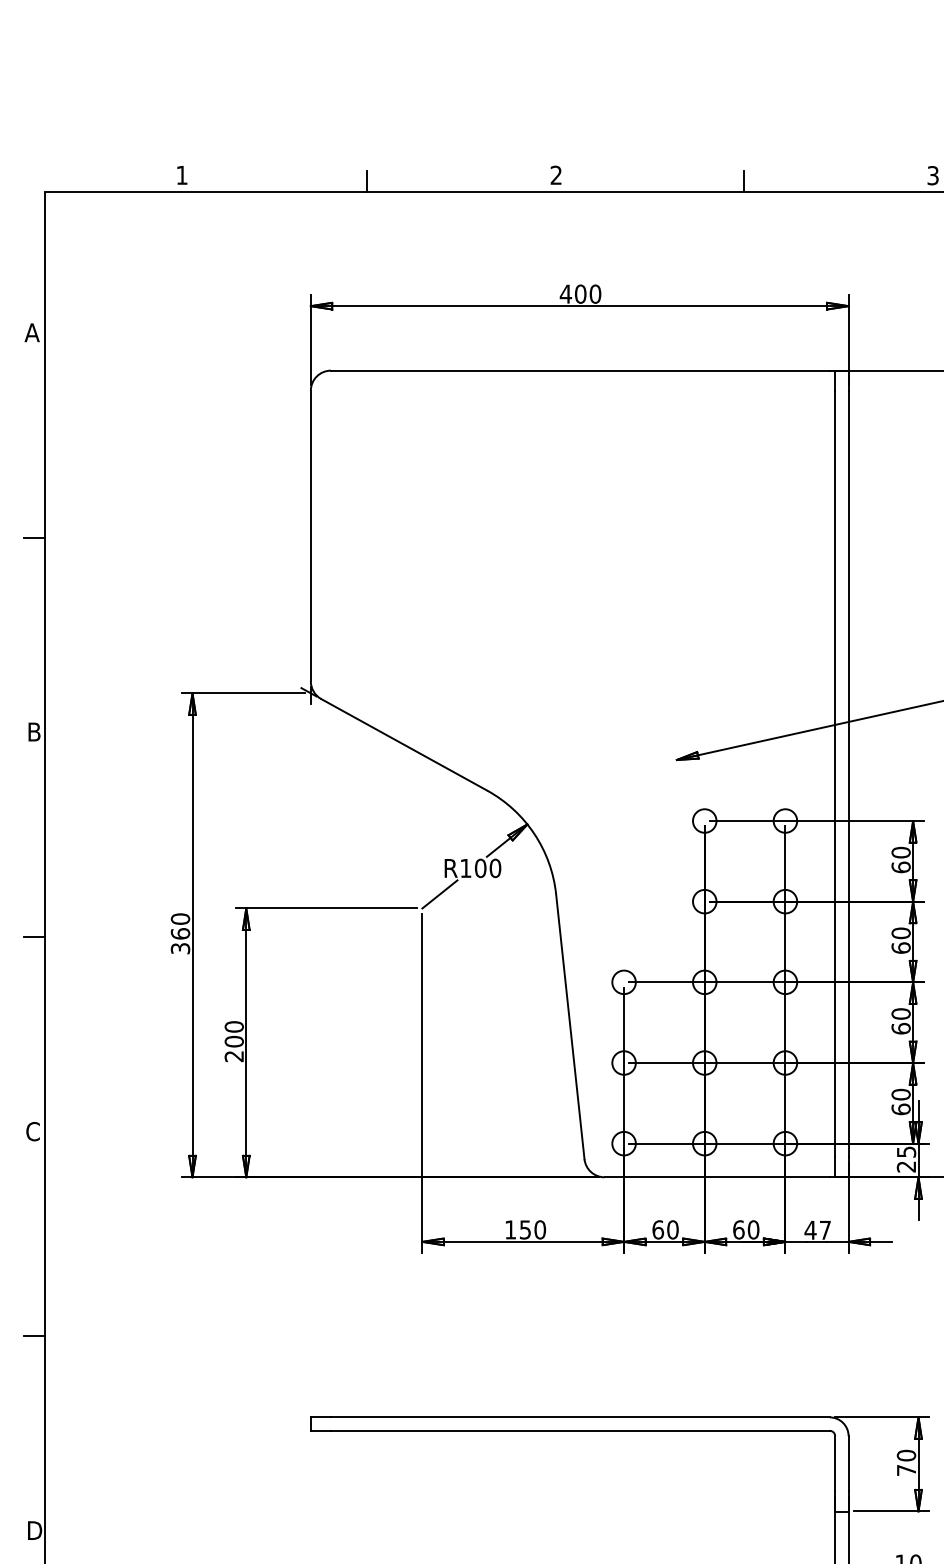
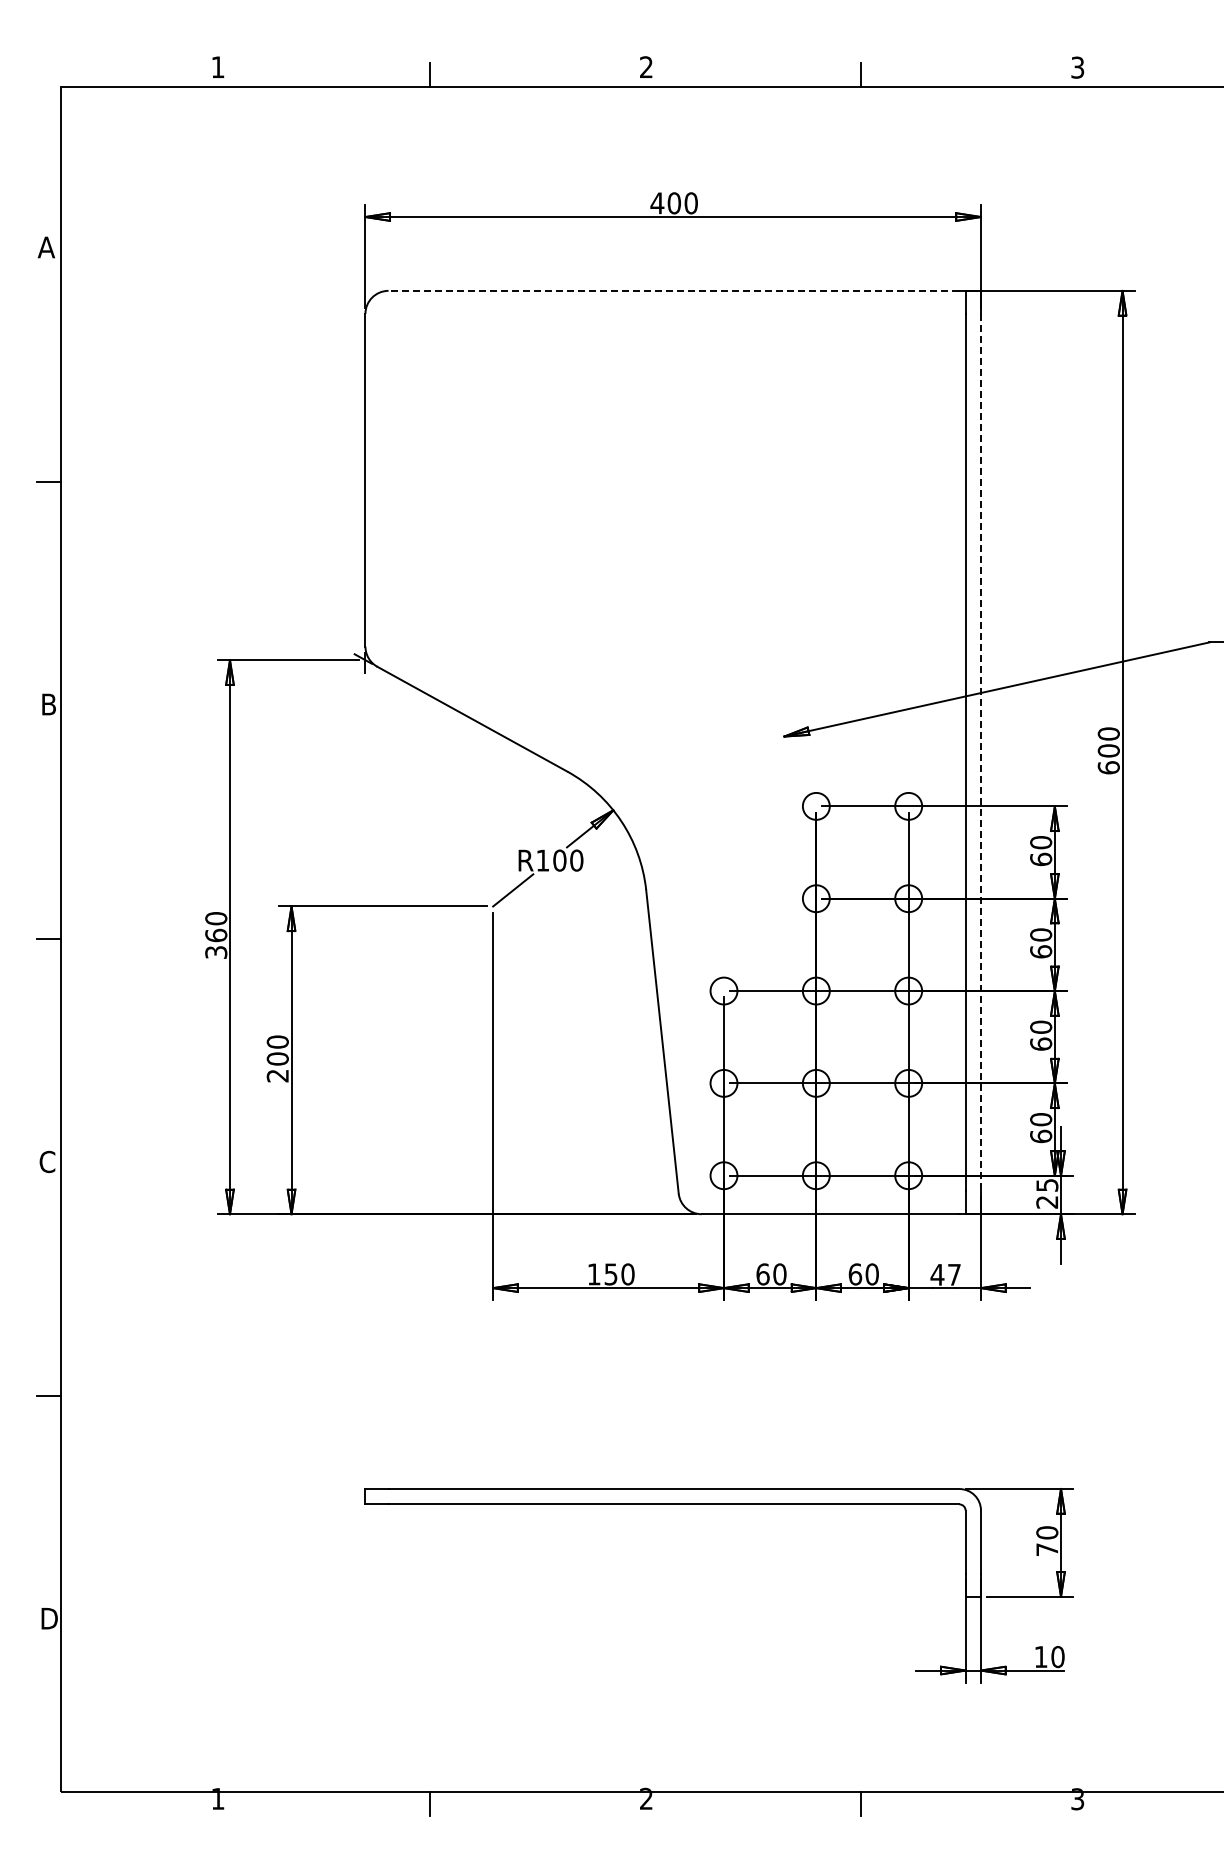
line: (579, 370) -> (673, 290), solid -> dashed
line: (849, 773) -> (981, 752), solid -> dashed

